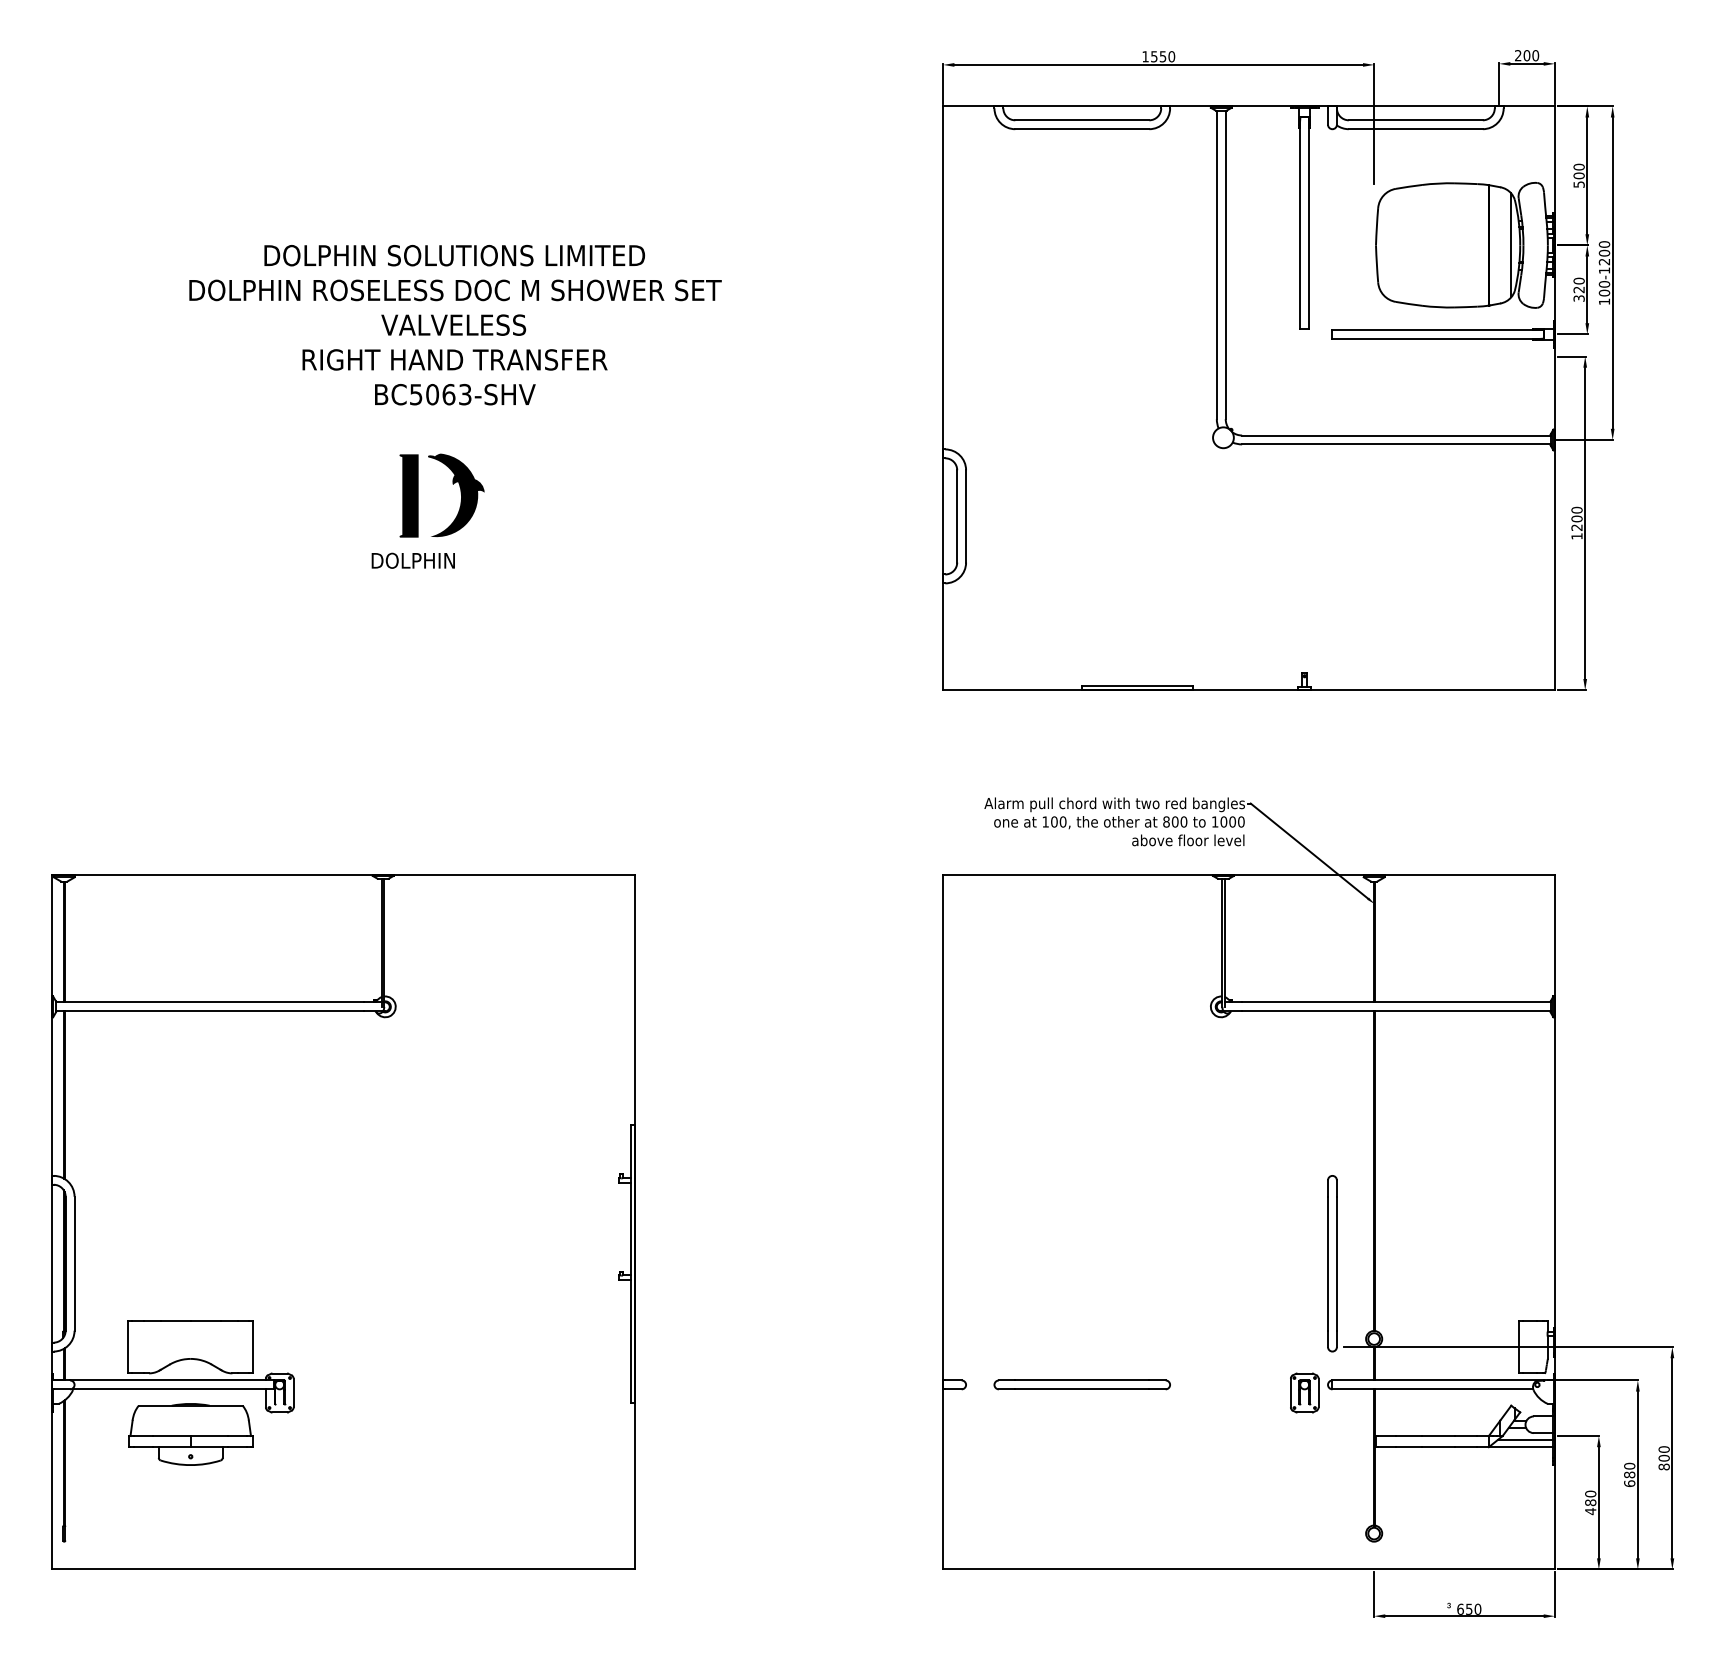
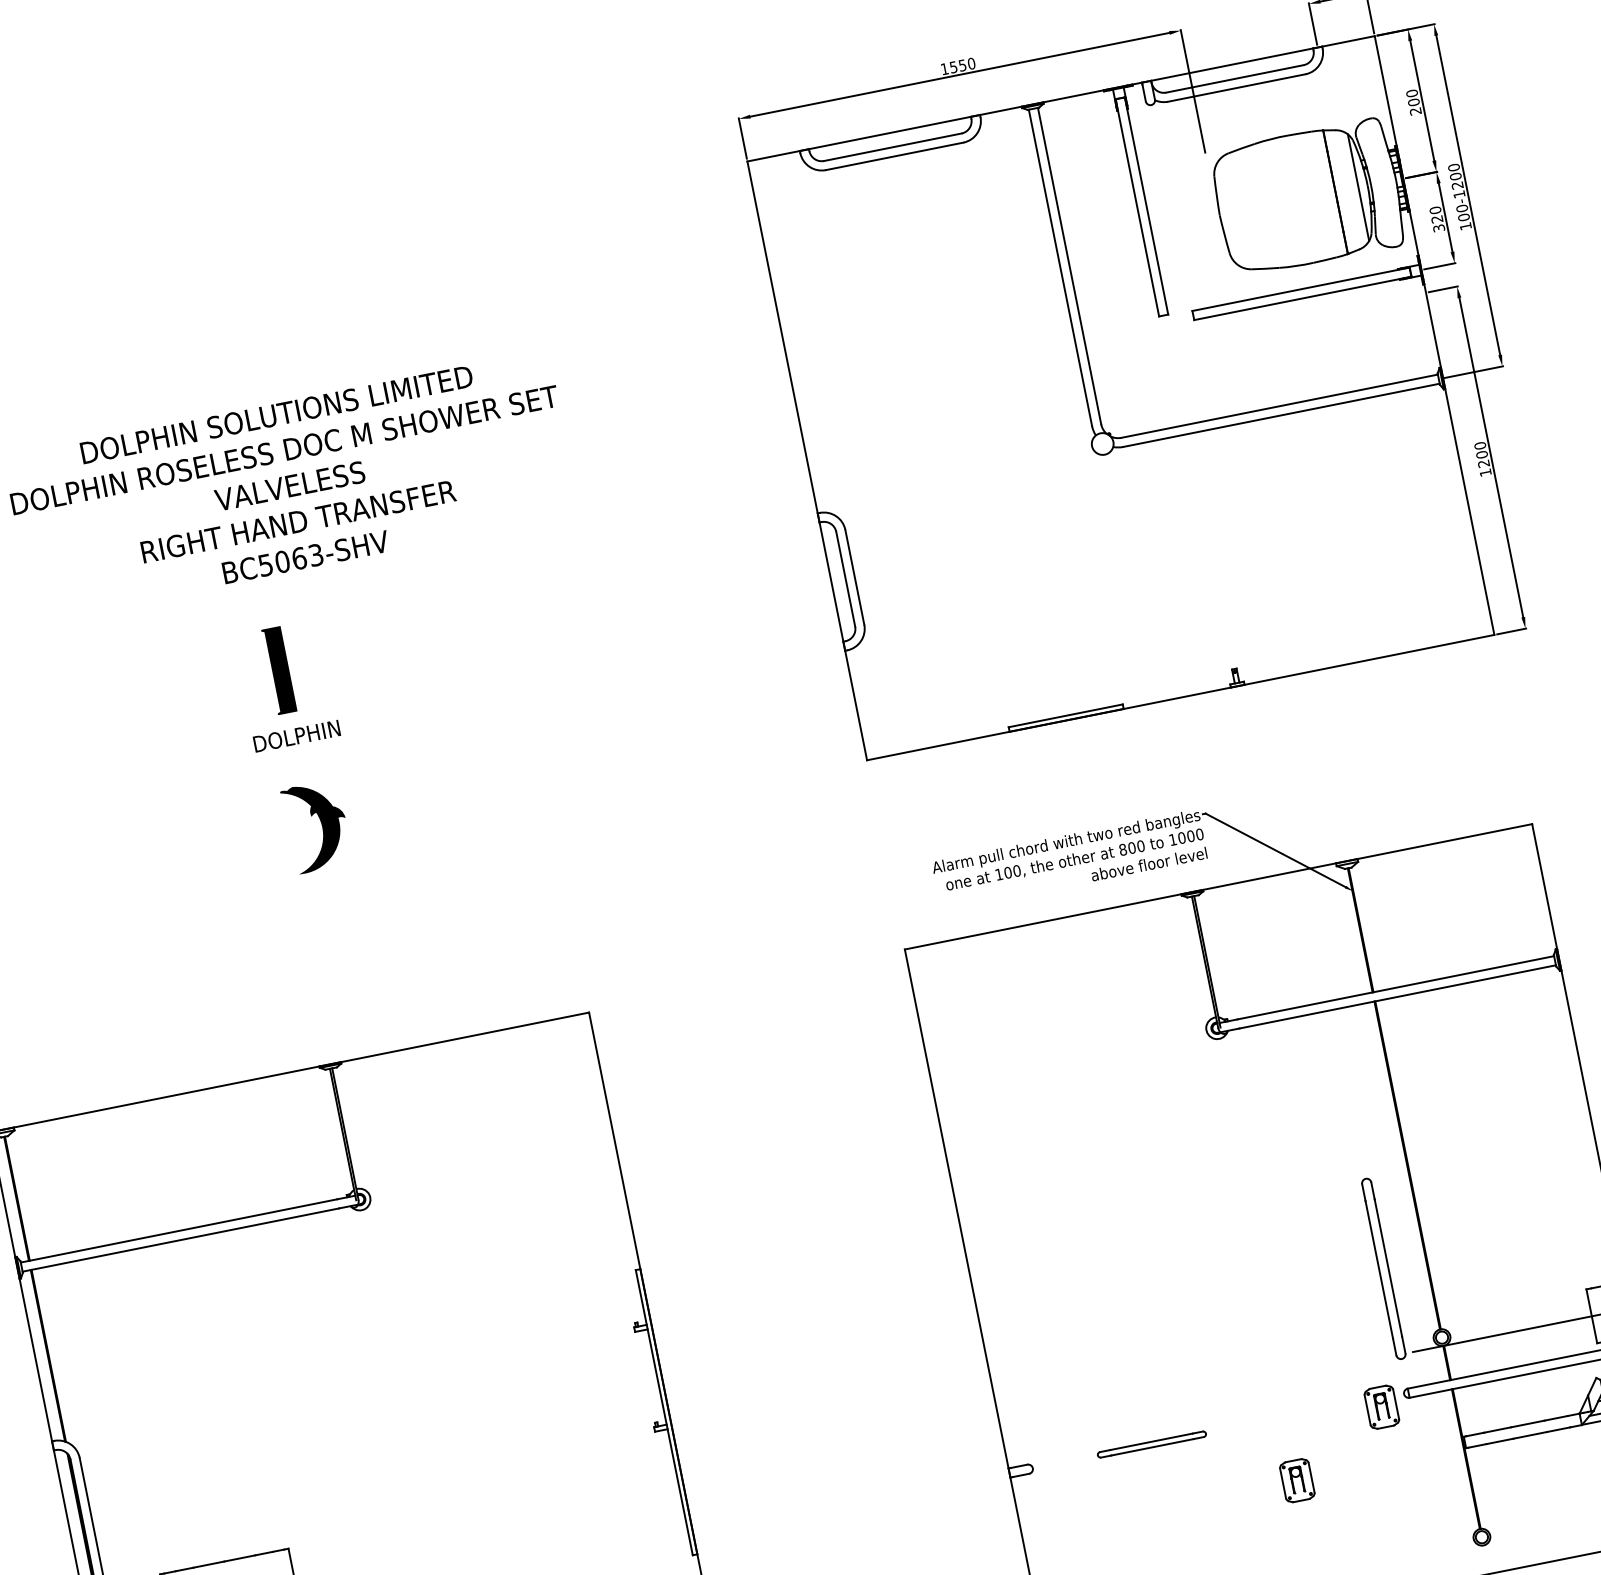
text: (1578, 184) -> (1415, 111), 500 -> 200
part: (456, 495) -> (317, 826), moved
part: (1081, 1384) -> (1151, 1444), size x0.6
part: (1211, 1445) -> (1297, 1480), added

